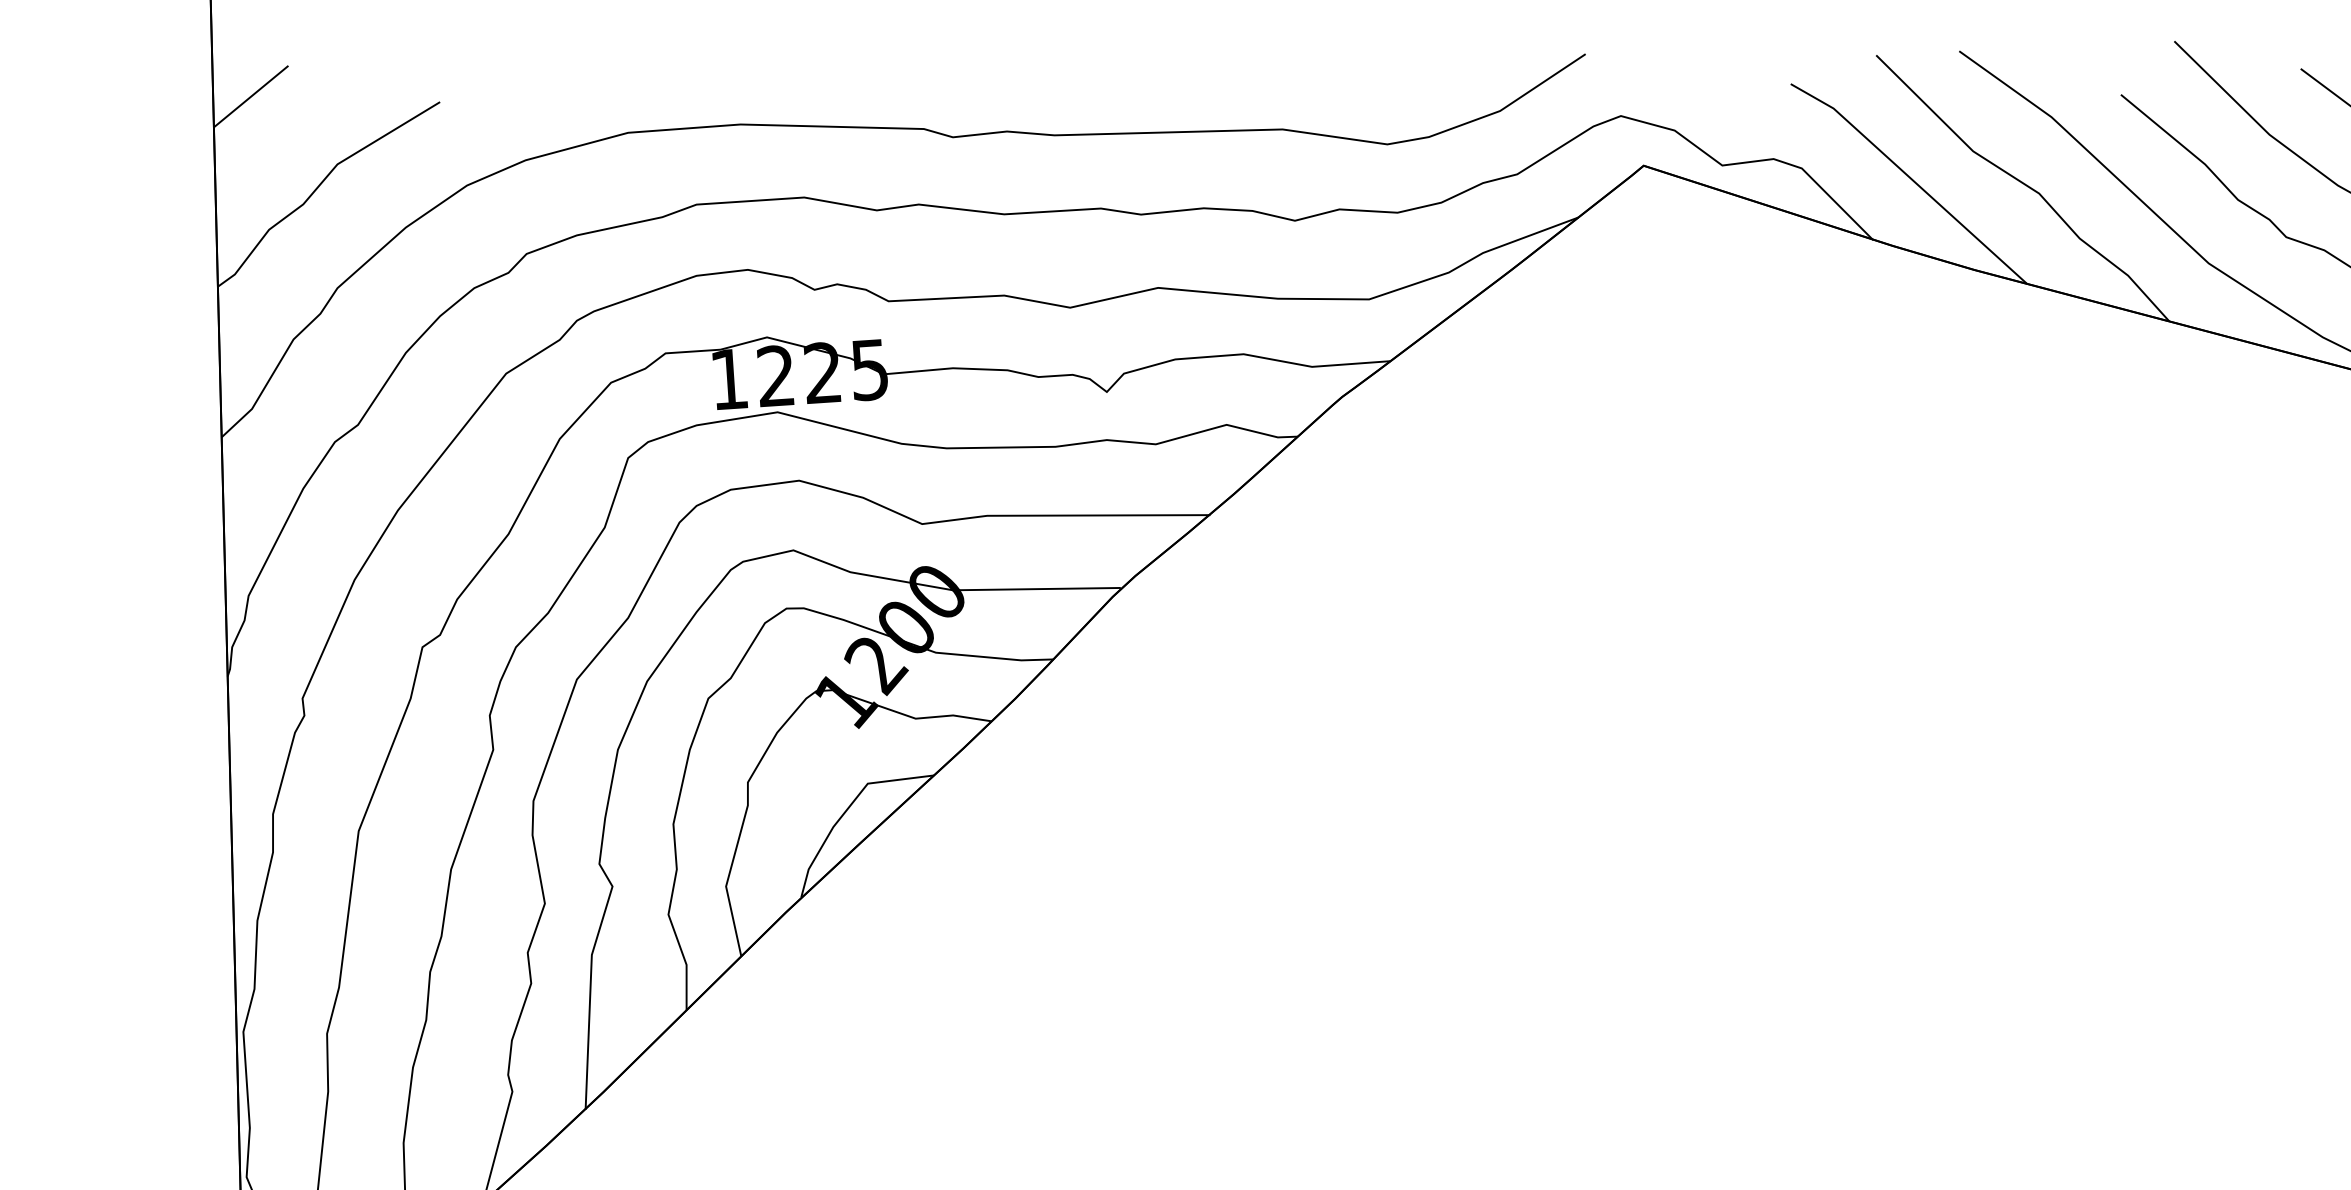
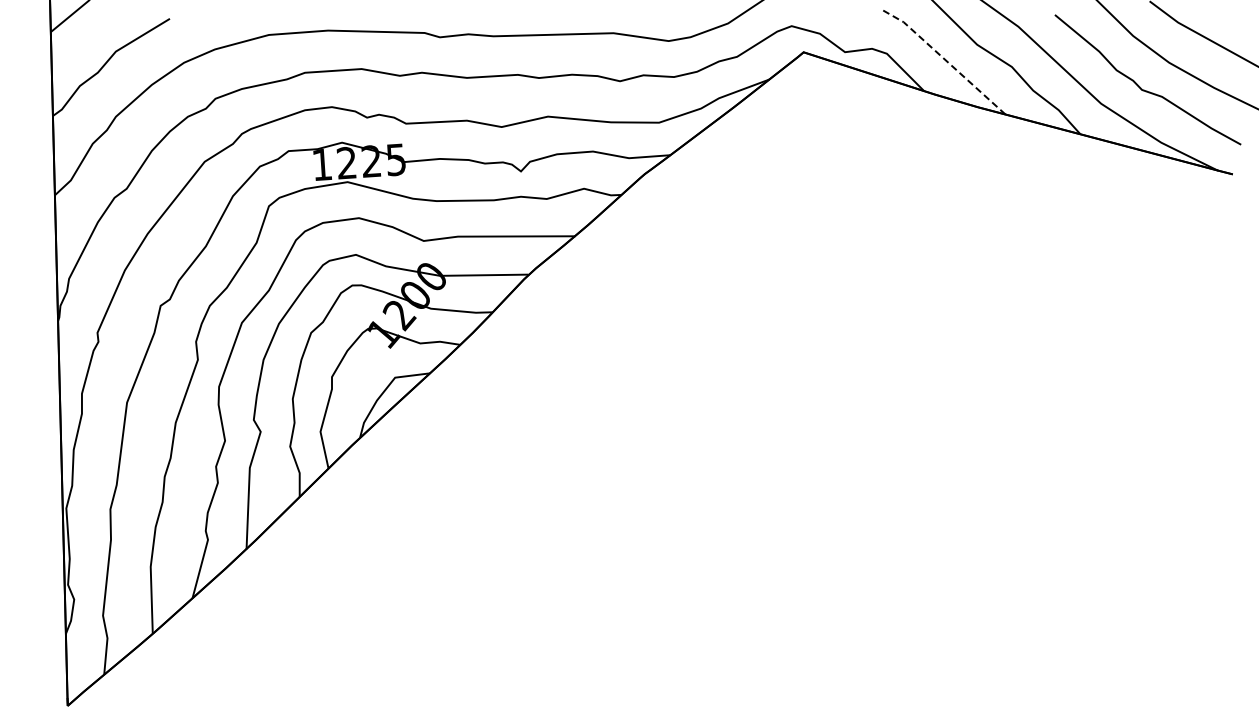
line: (1911, 177) -> (944, 58), solid -> dashed

